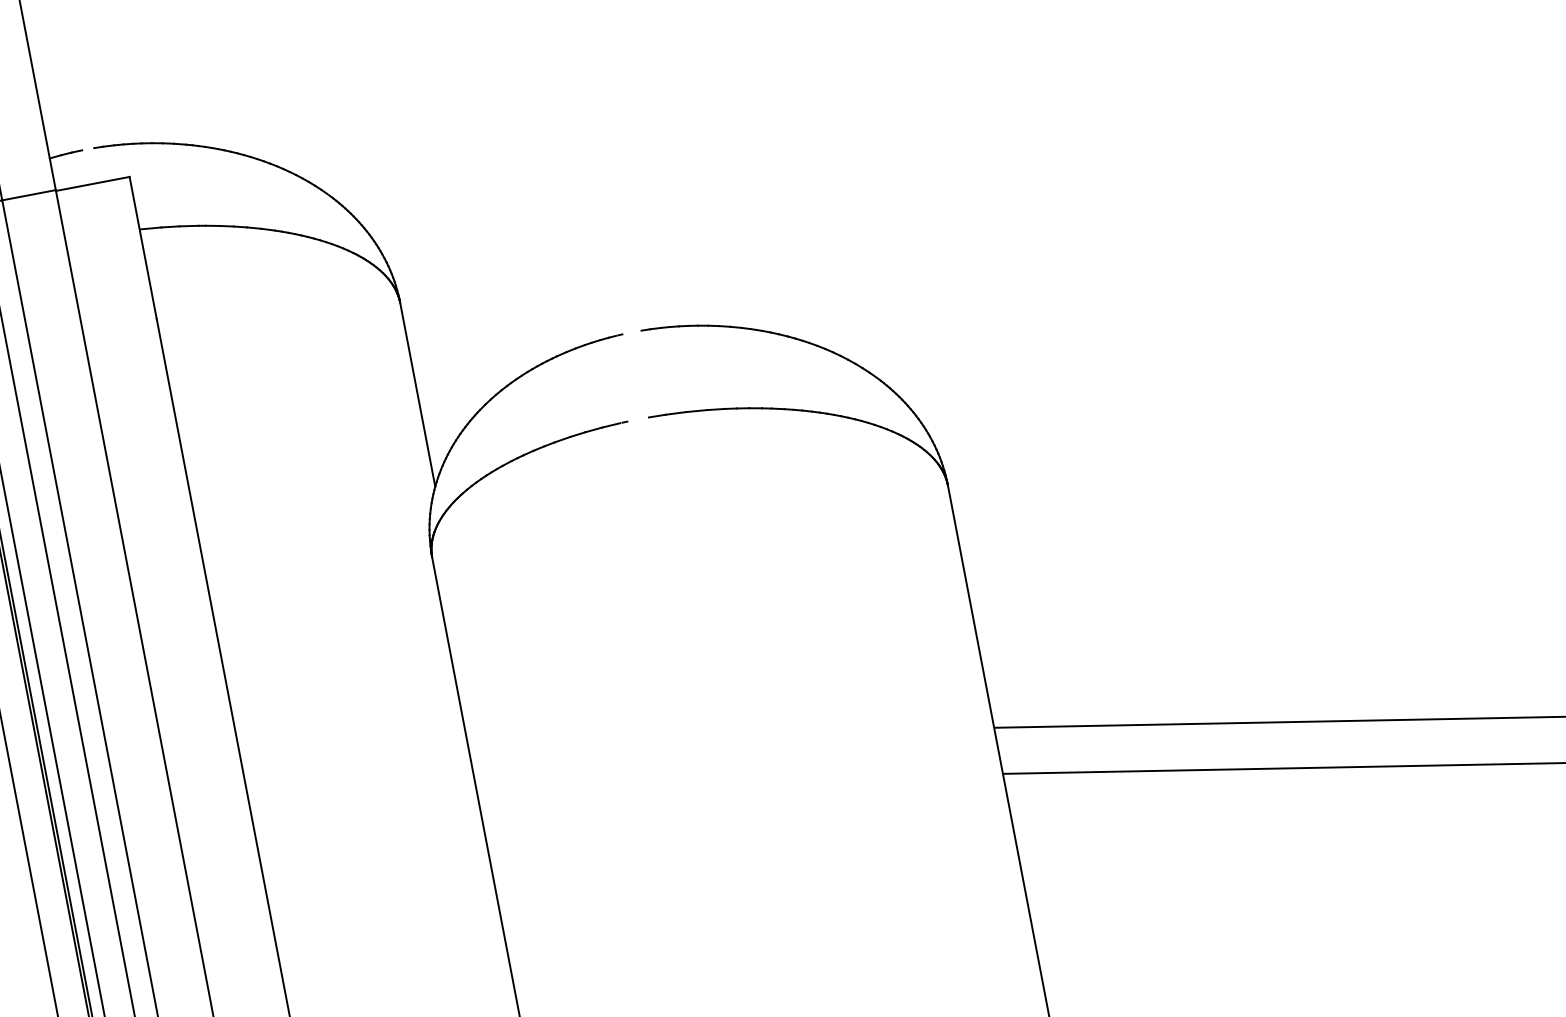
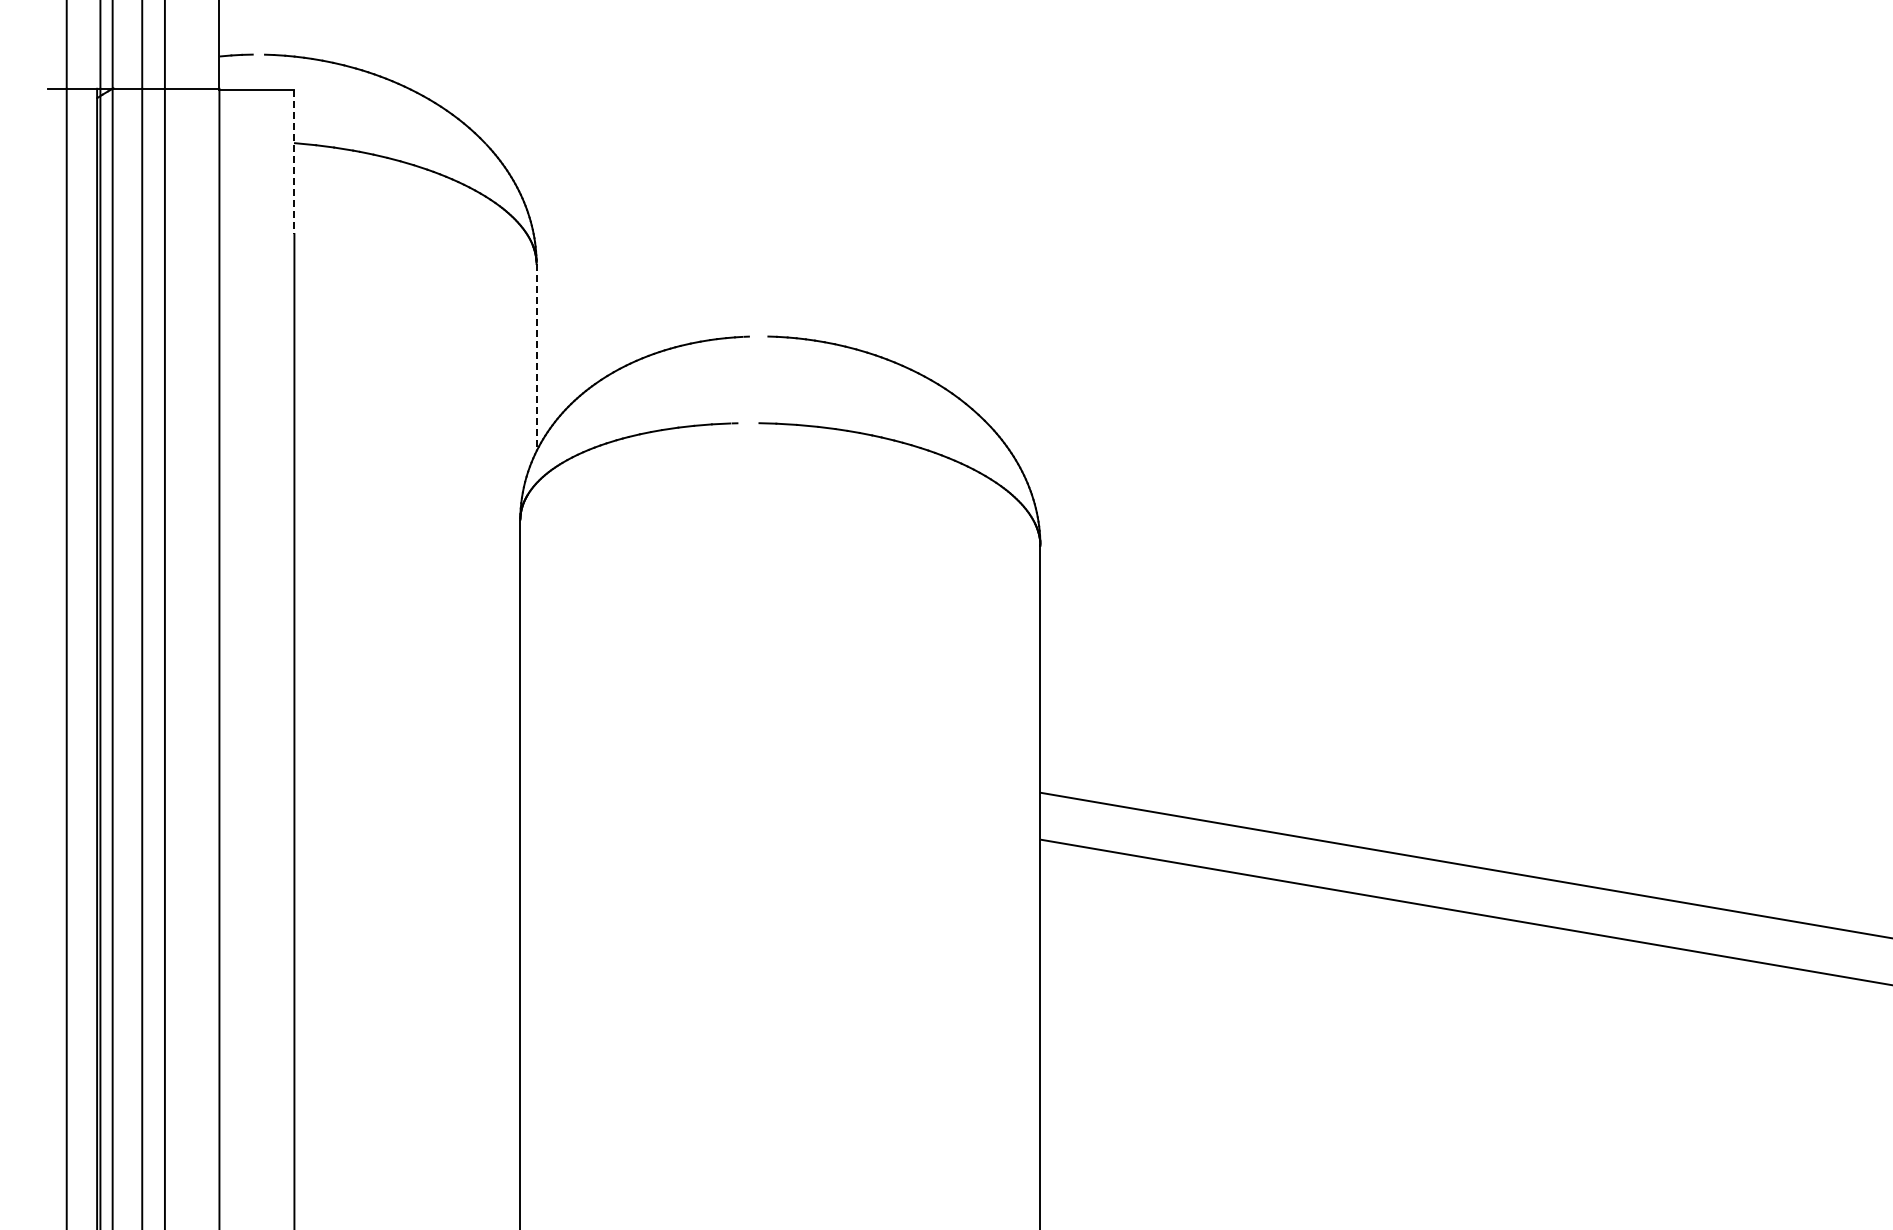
line: (143, 248) -> (294, 162), solid -> dashed
line: (417, 394) -> (536, 357), solid -> dashed

